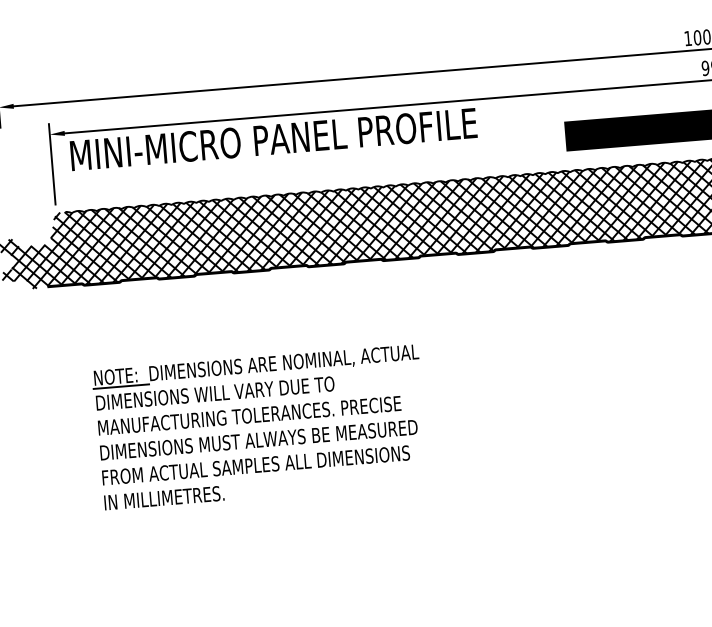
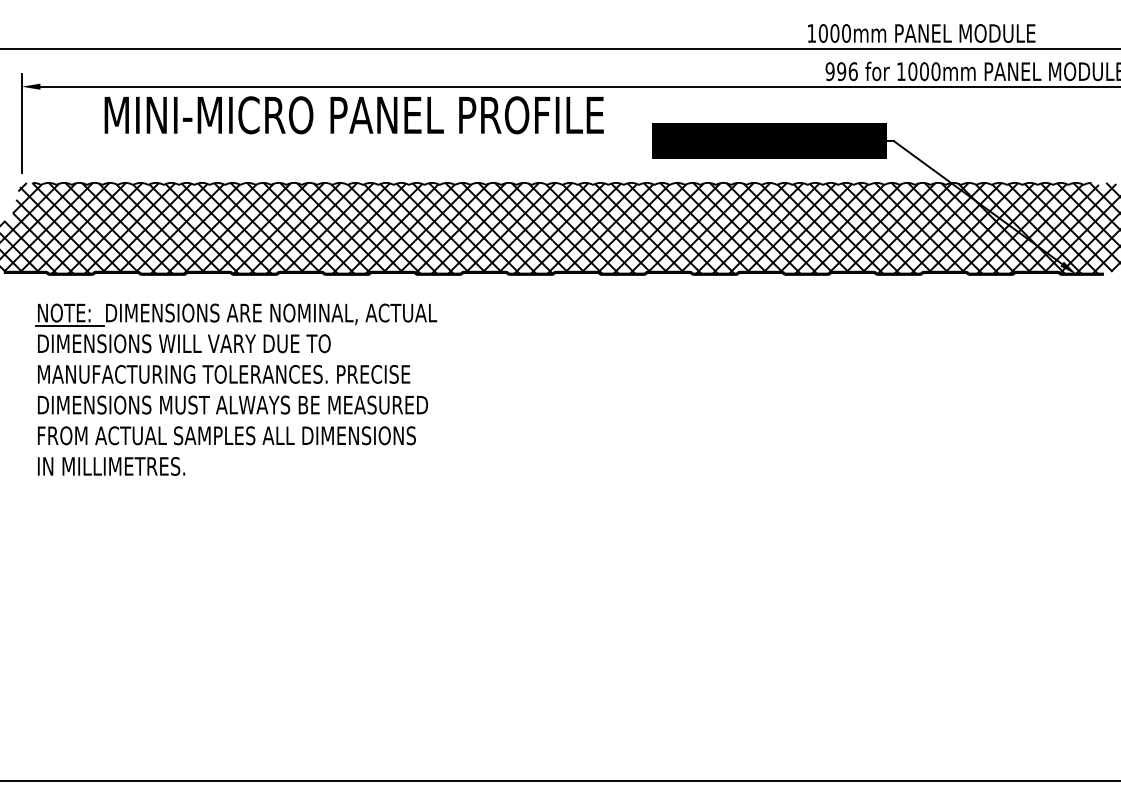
text: (273, 139) -> (353, 115), moved
part: (260, 427) -> (236, 389), moved

